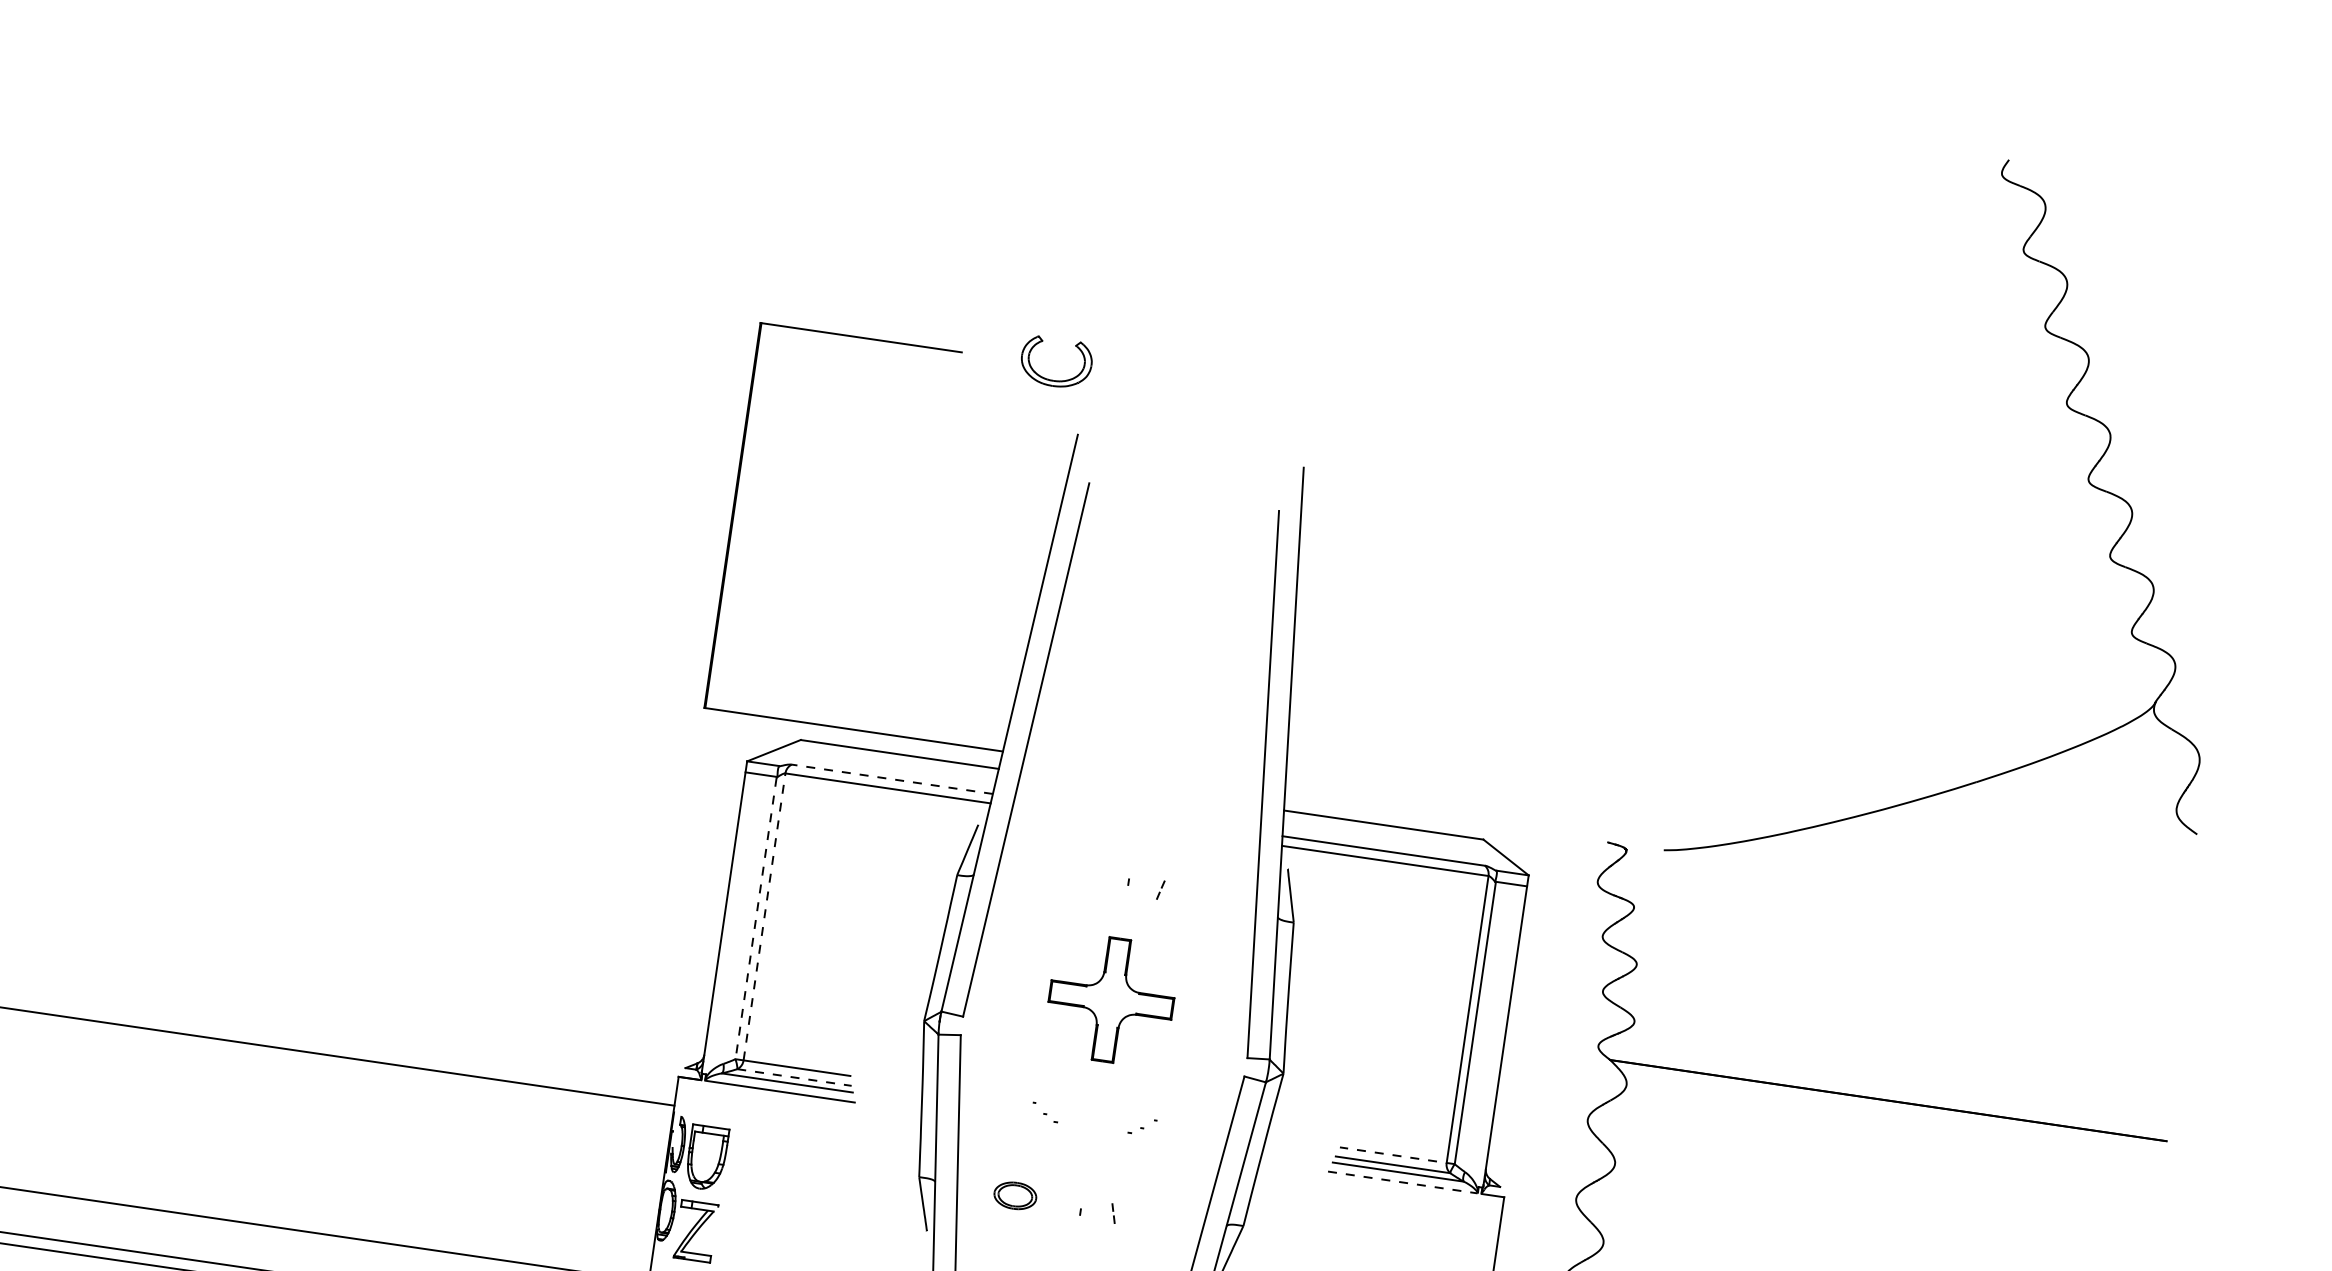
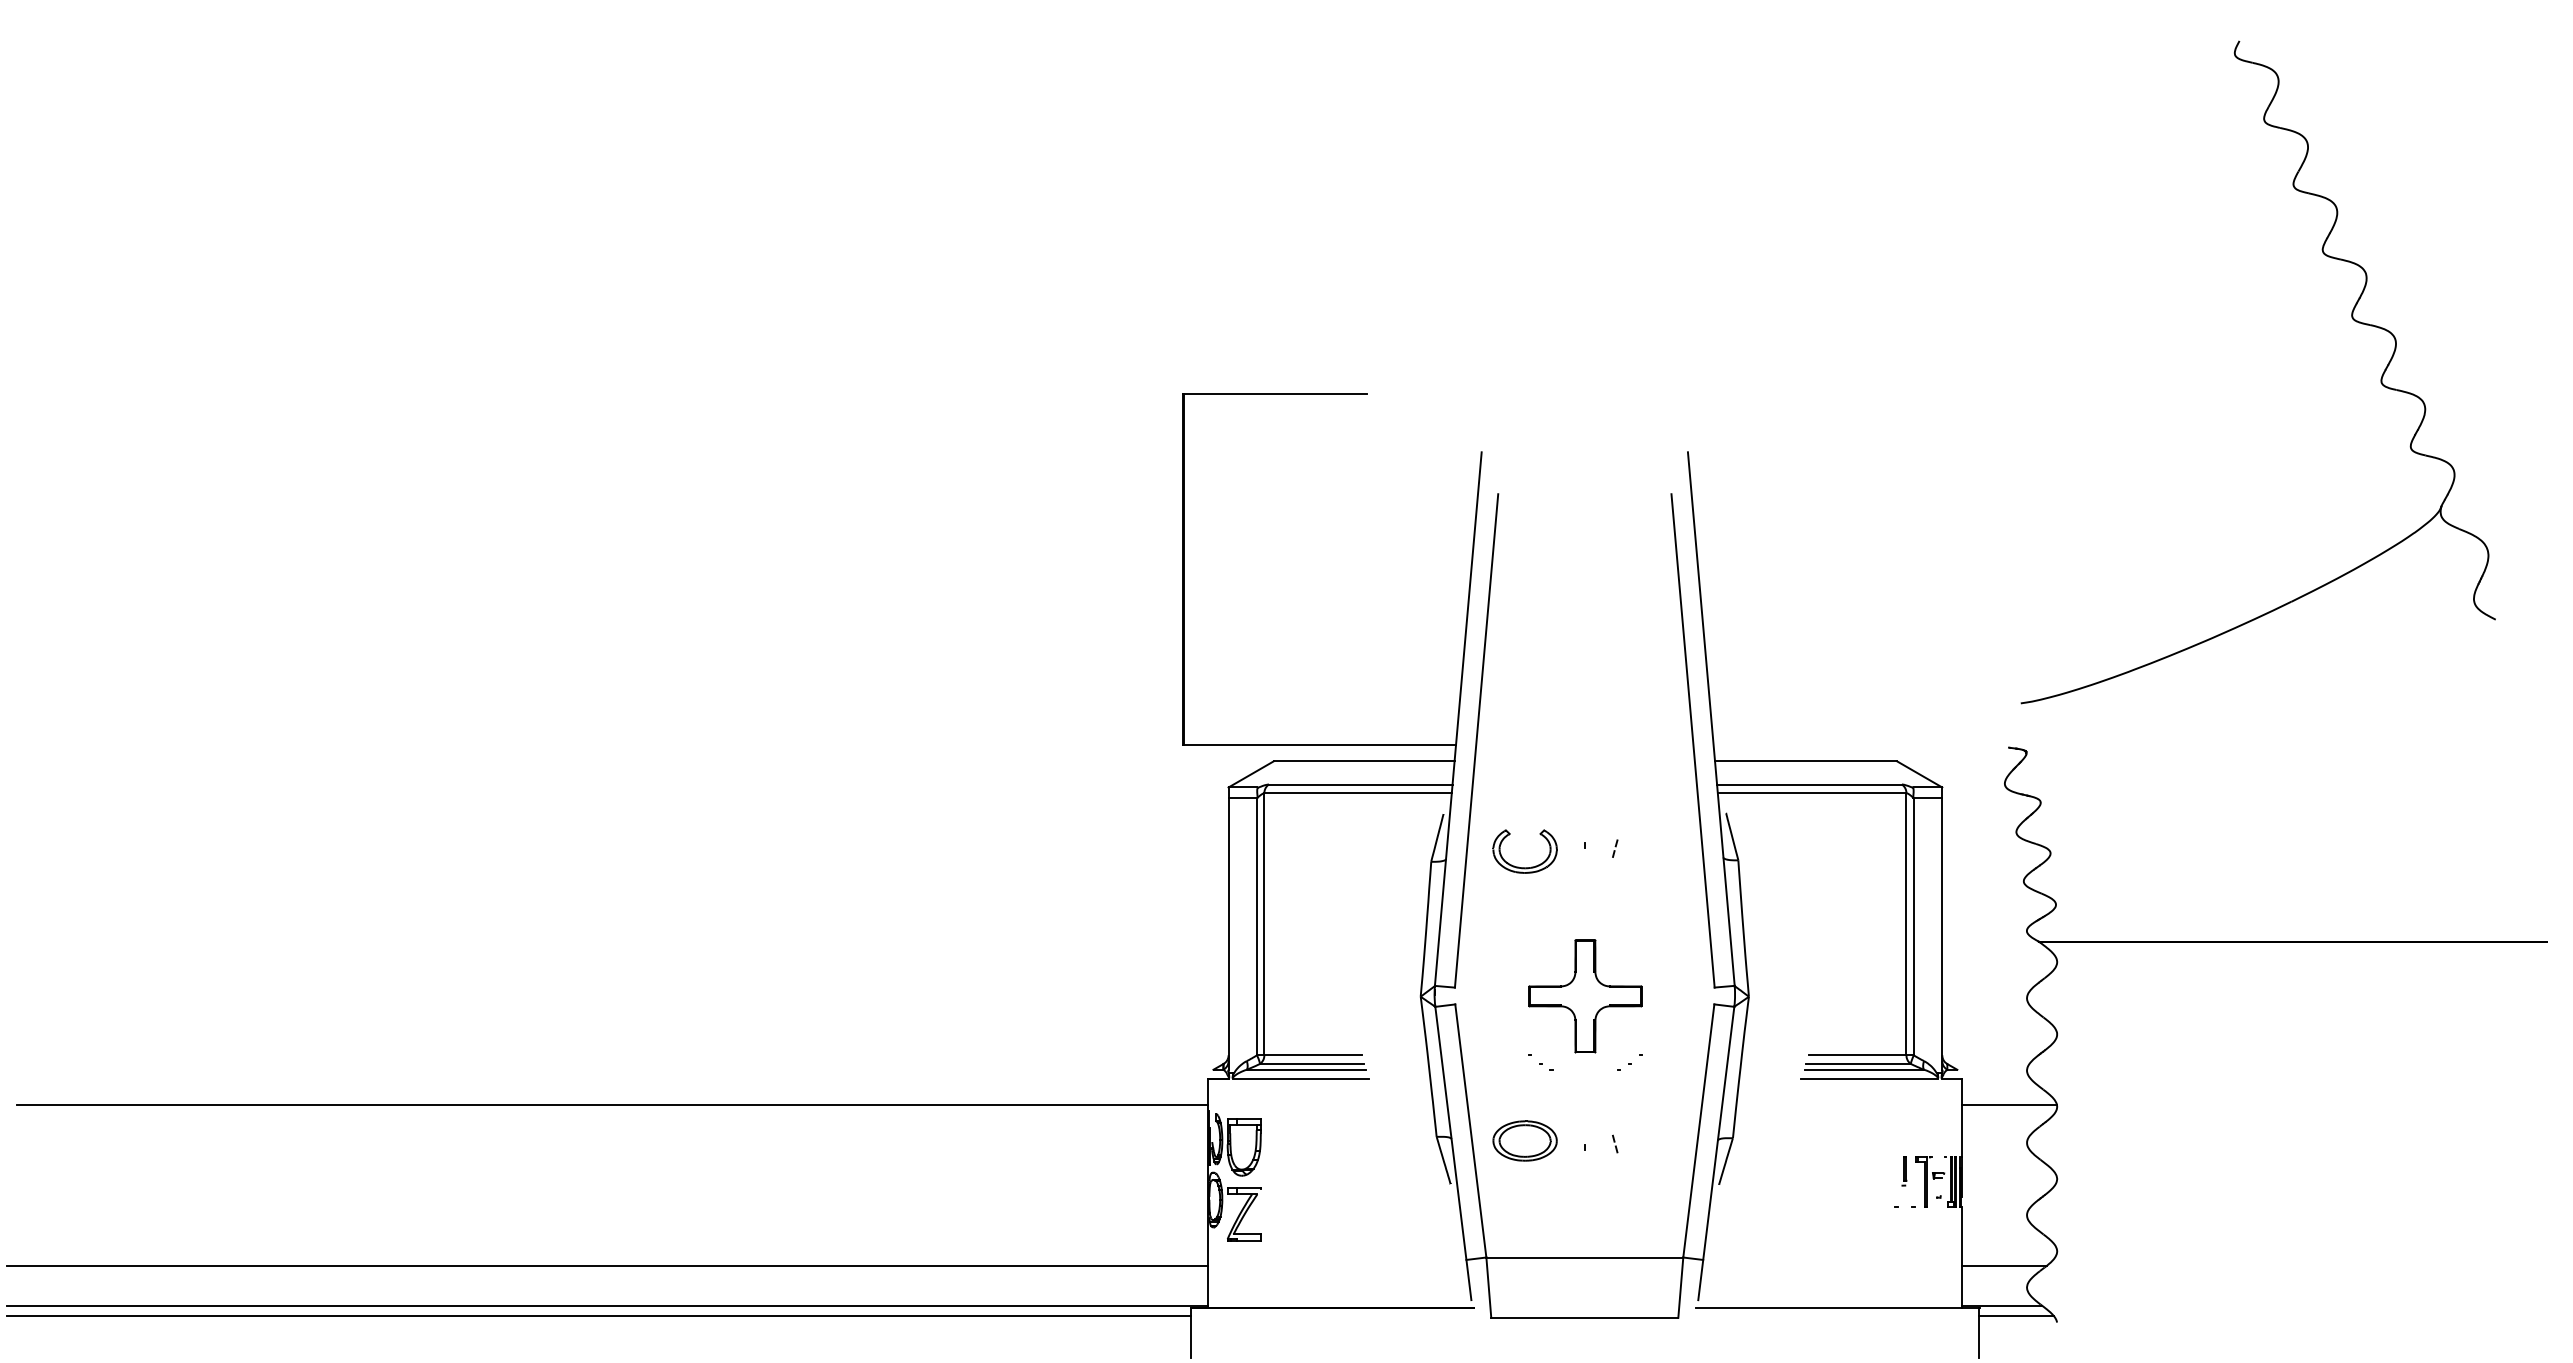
part: (1053, 379) -> (1524, 867), moved
part: (2088, 482) -> (2352, 319), moved
line: (892, 779) -> (1360, 784), dashed -> solid
line: (764, 916) -> (1264, 923), dashed -> solid
line: (756, 919) -> (1257, 927), dashed -> solid
part: (1111, 1000) -> (1585, 996), moved
line: (794, 1078) -> (1312, 1064), dashed -> solid
line: (1396, 1155) -> (1860, 1055), dashed -> solid
line: (1403, 1182) -> (1870, 1078), dashed -> solid
part: (1014, 1195) -> (1524, 1140), size x1.67
line: (1551, 1233) -> (2009, 1104), added

